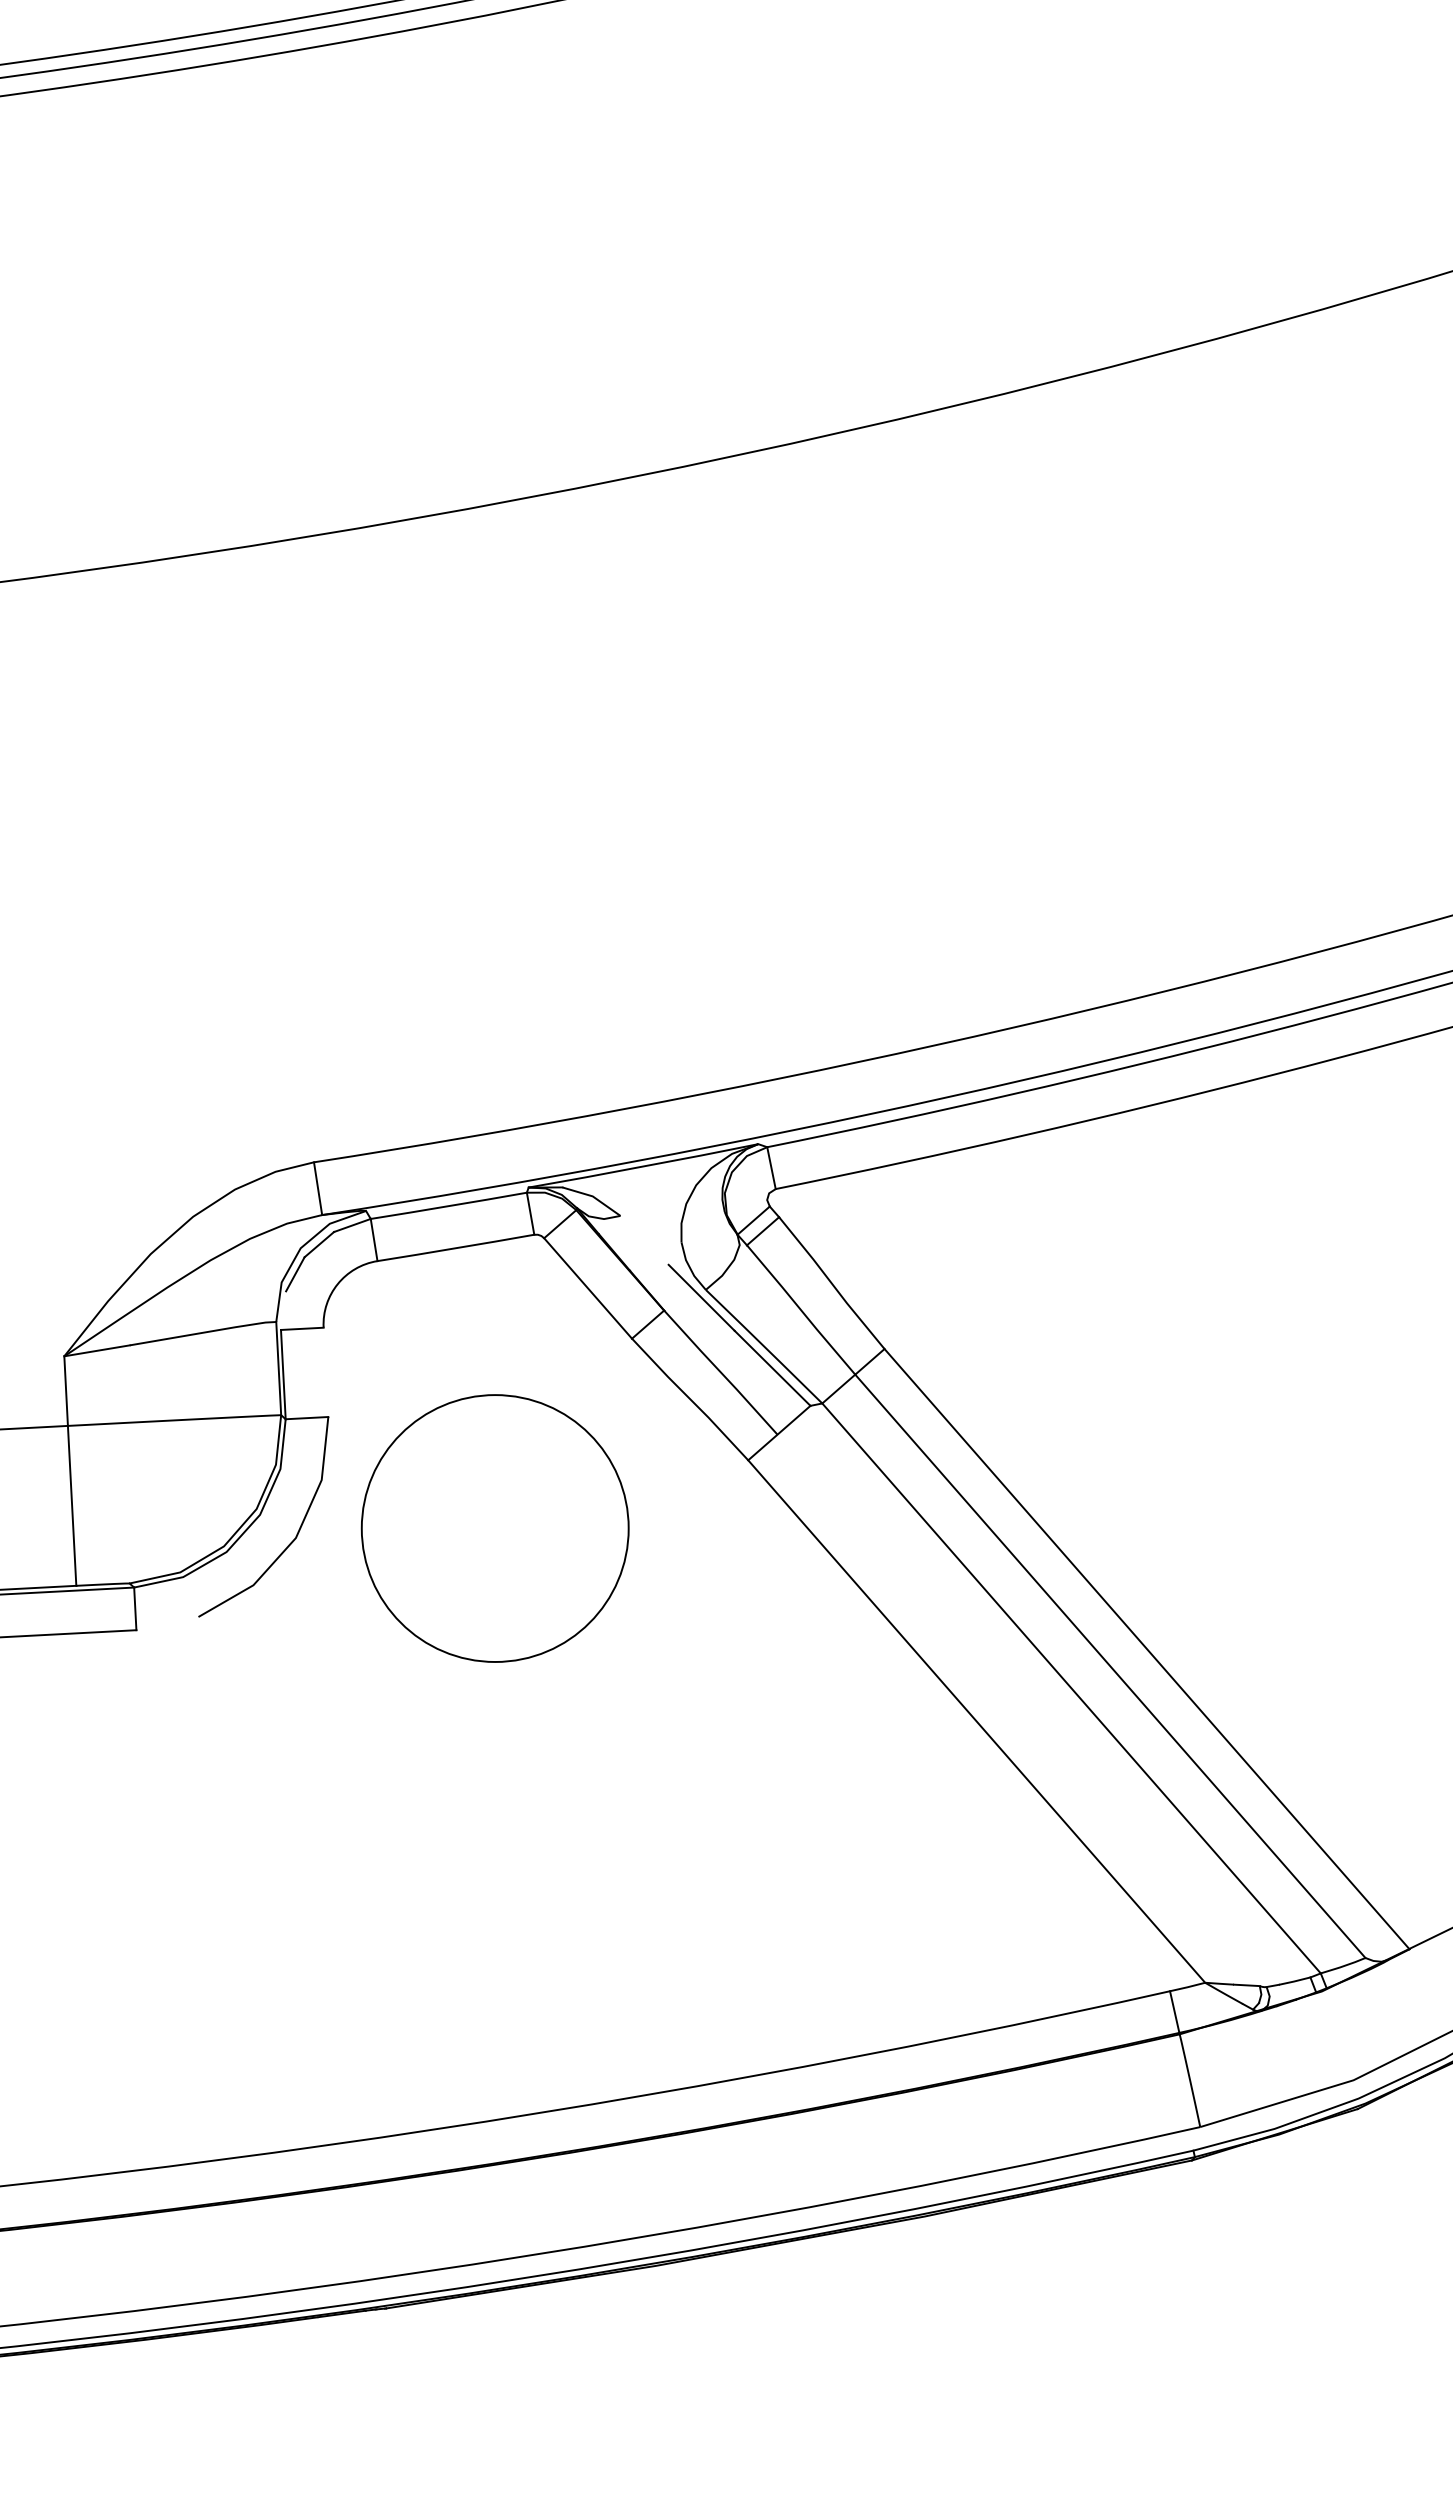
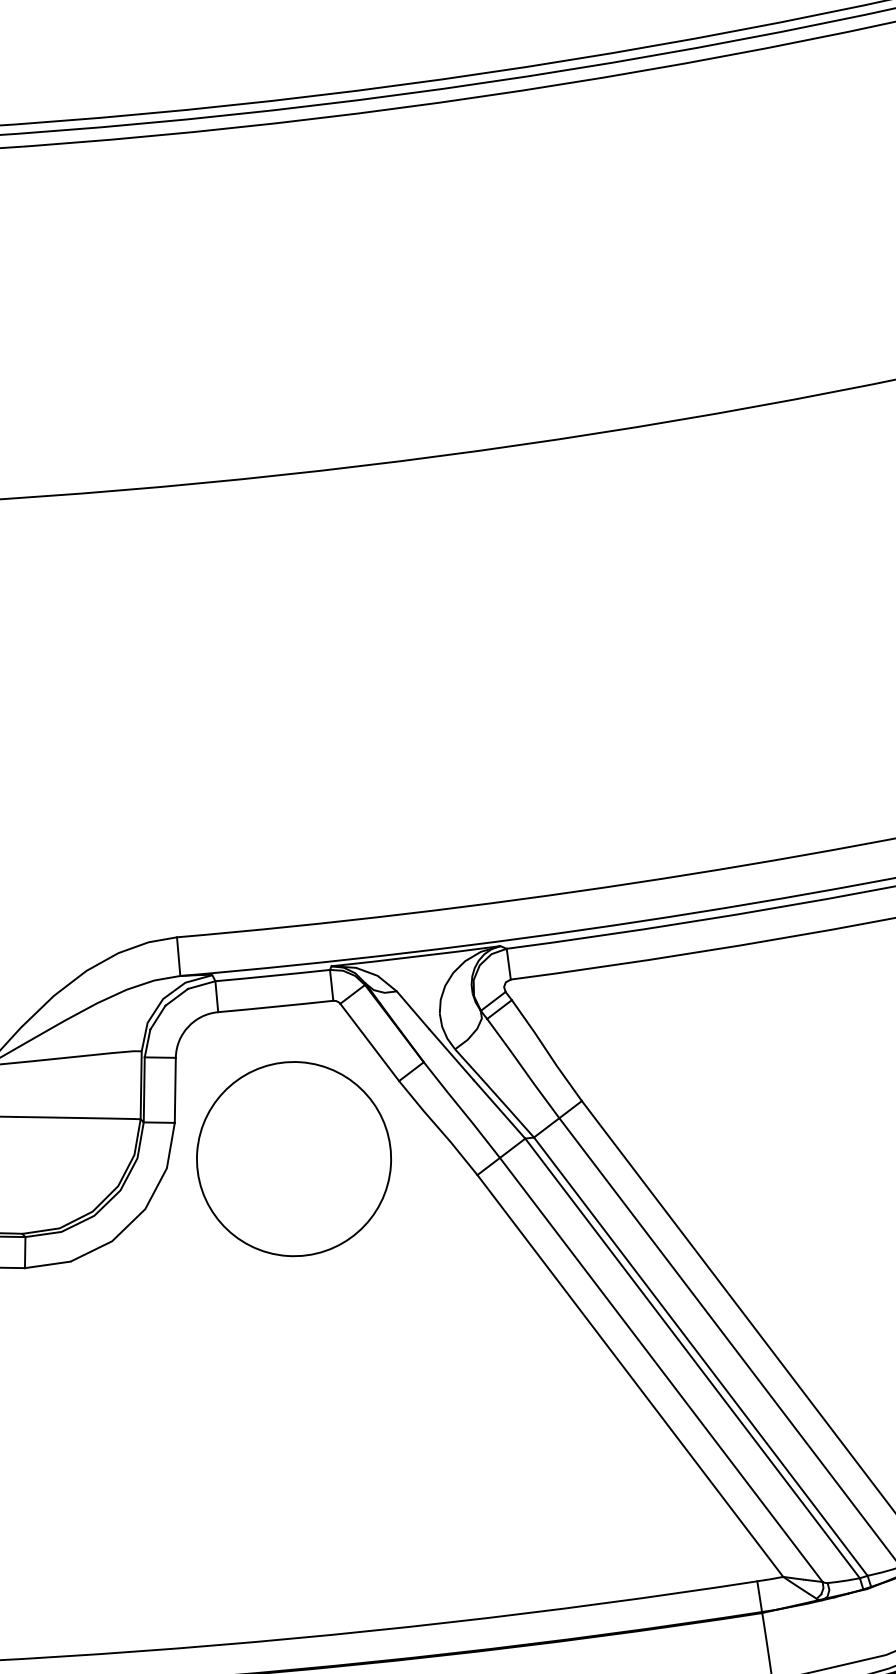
line: (644, 1239) -> (413, 1009), added
line: (283, 1310) -> (147, 1043), added
line: (325, 1372) -> (174, 1090), added
circle: (494, 1528) -> (293, 1159), moved
line: (167, 1623) -> (47, 1264), added
line: (1060, 1691) -> (692, 1358), added
line: (1018, 1710) -> (661, 1370), added

